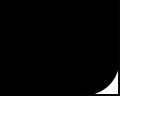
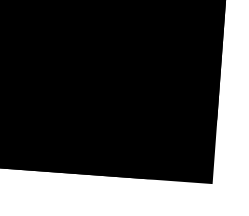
fill: (101, 77) -> (180, 146), added

